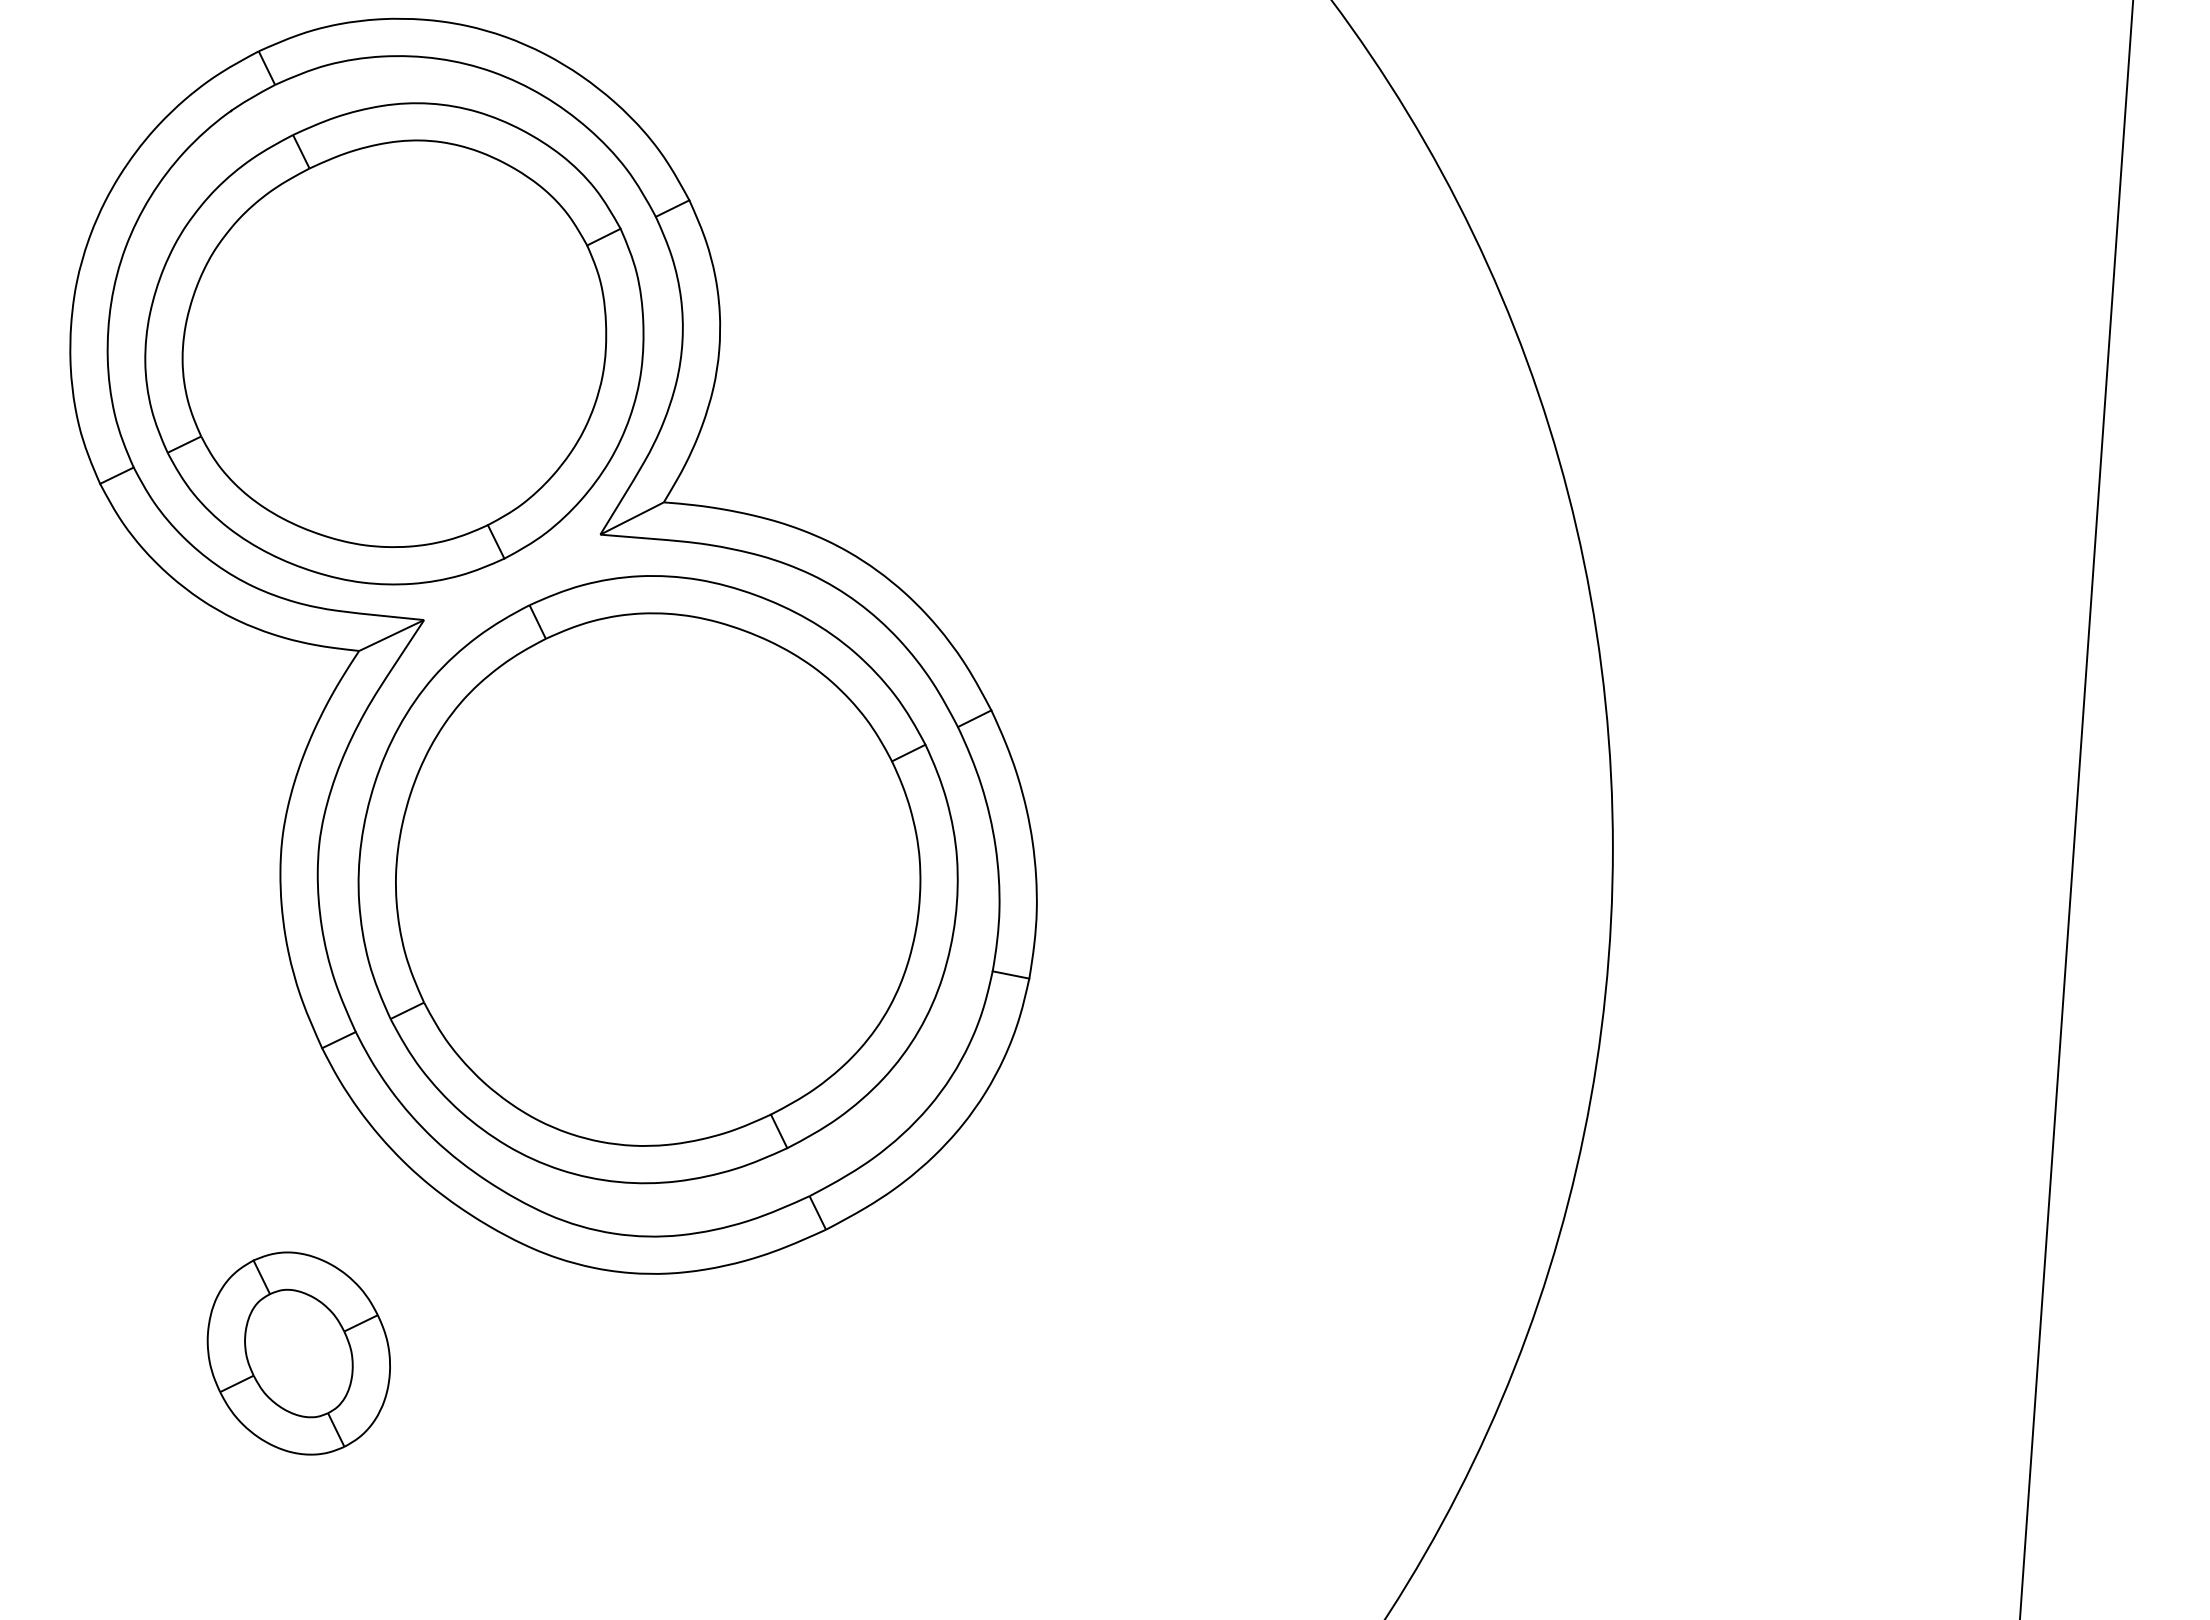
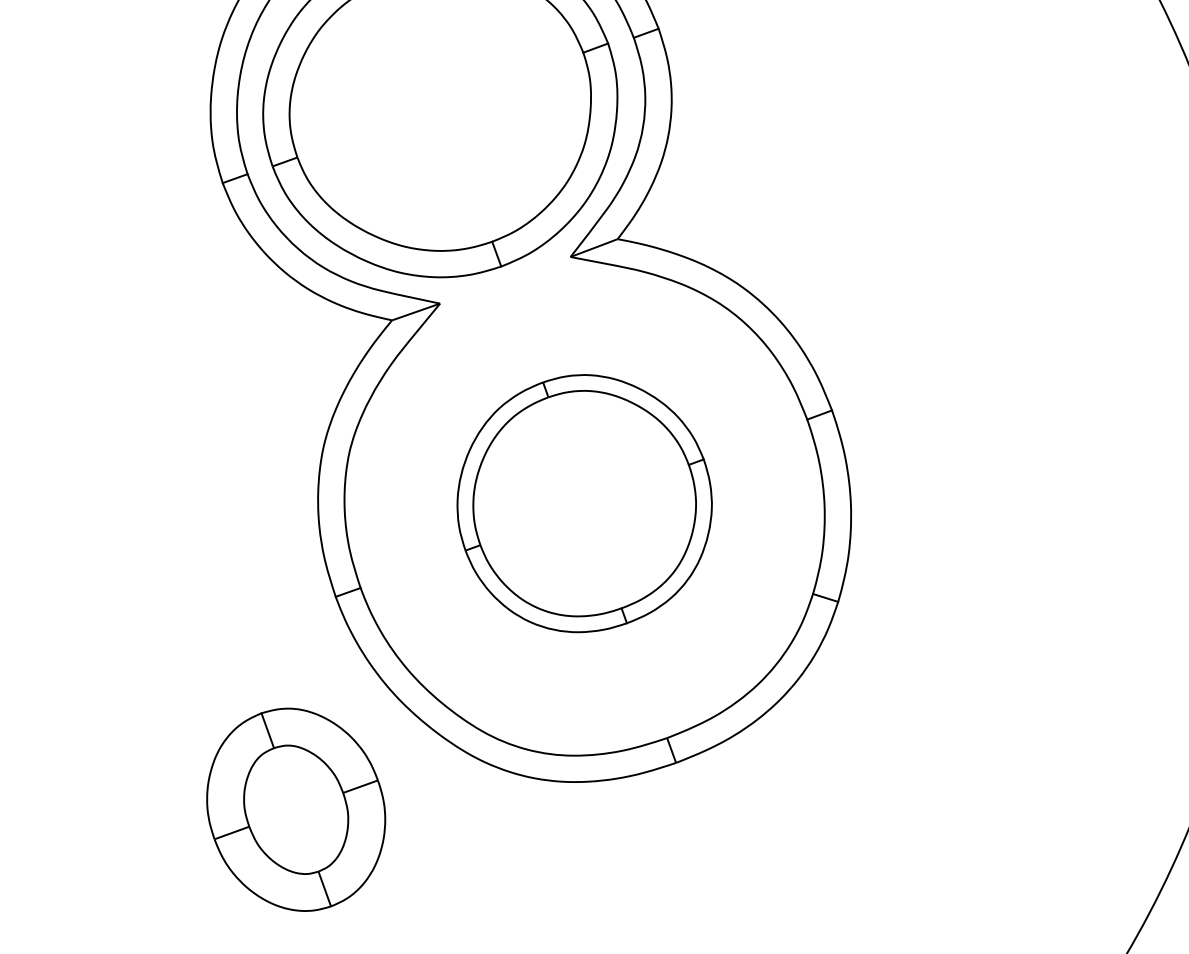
part: (657, 879) -> (584, 503), size x0.6
part: (298, 1353) -> (295, 809), size x1.4

